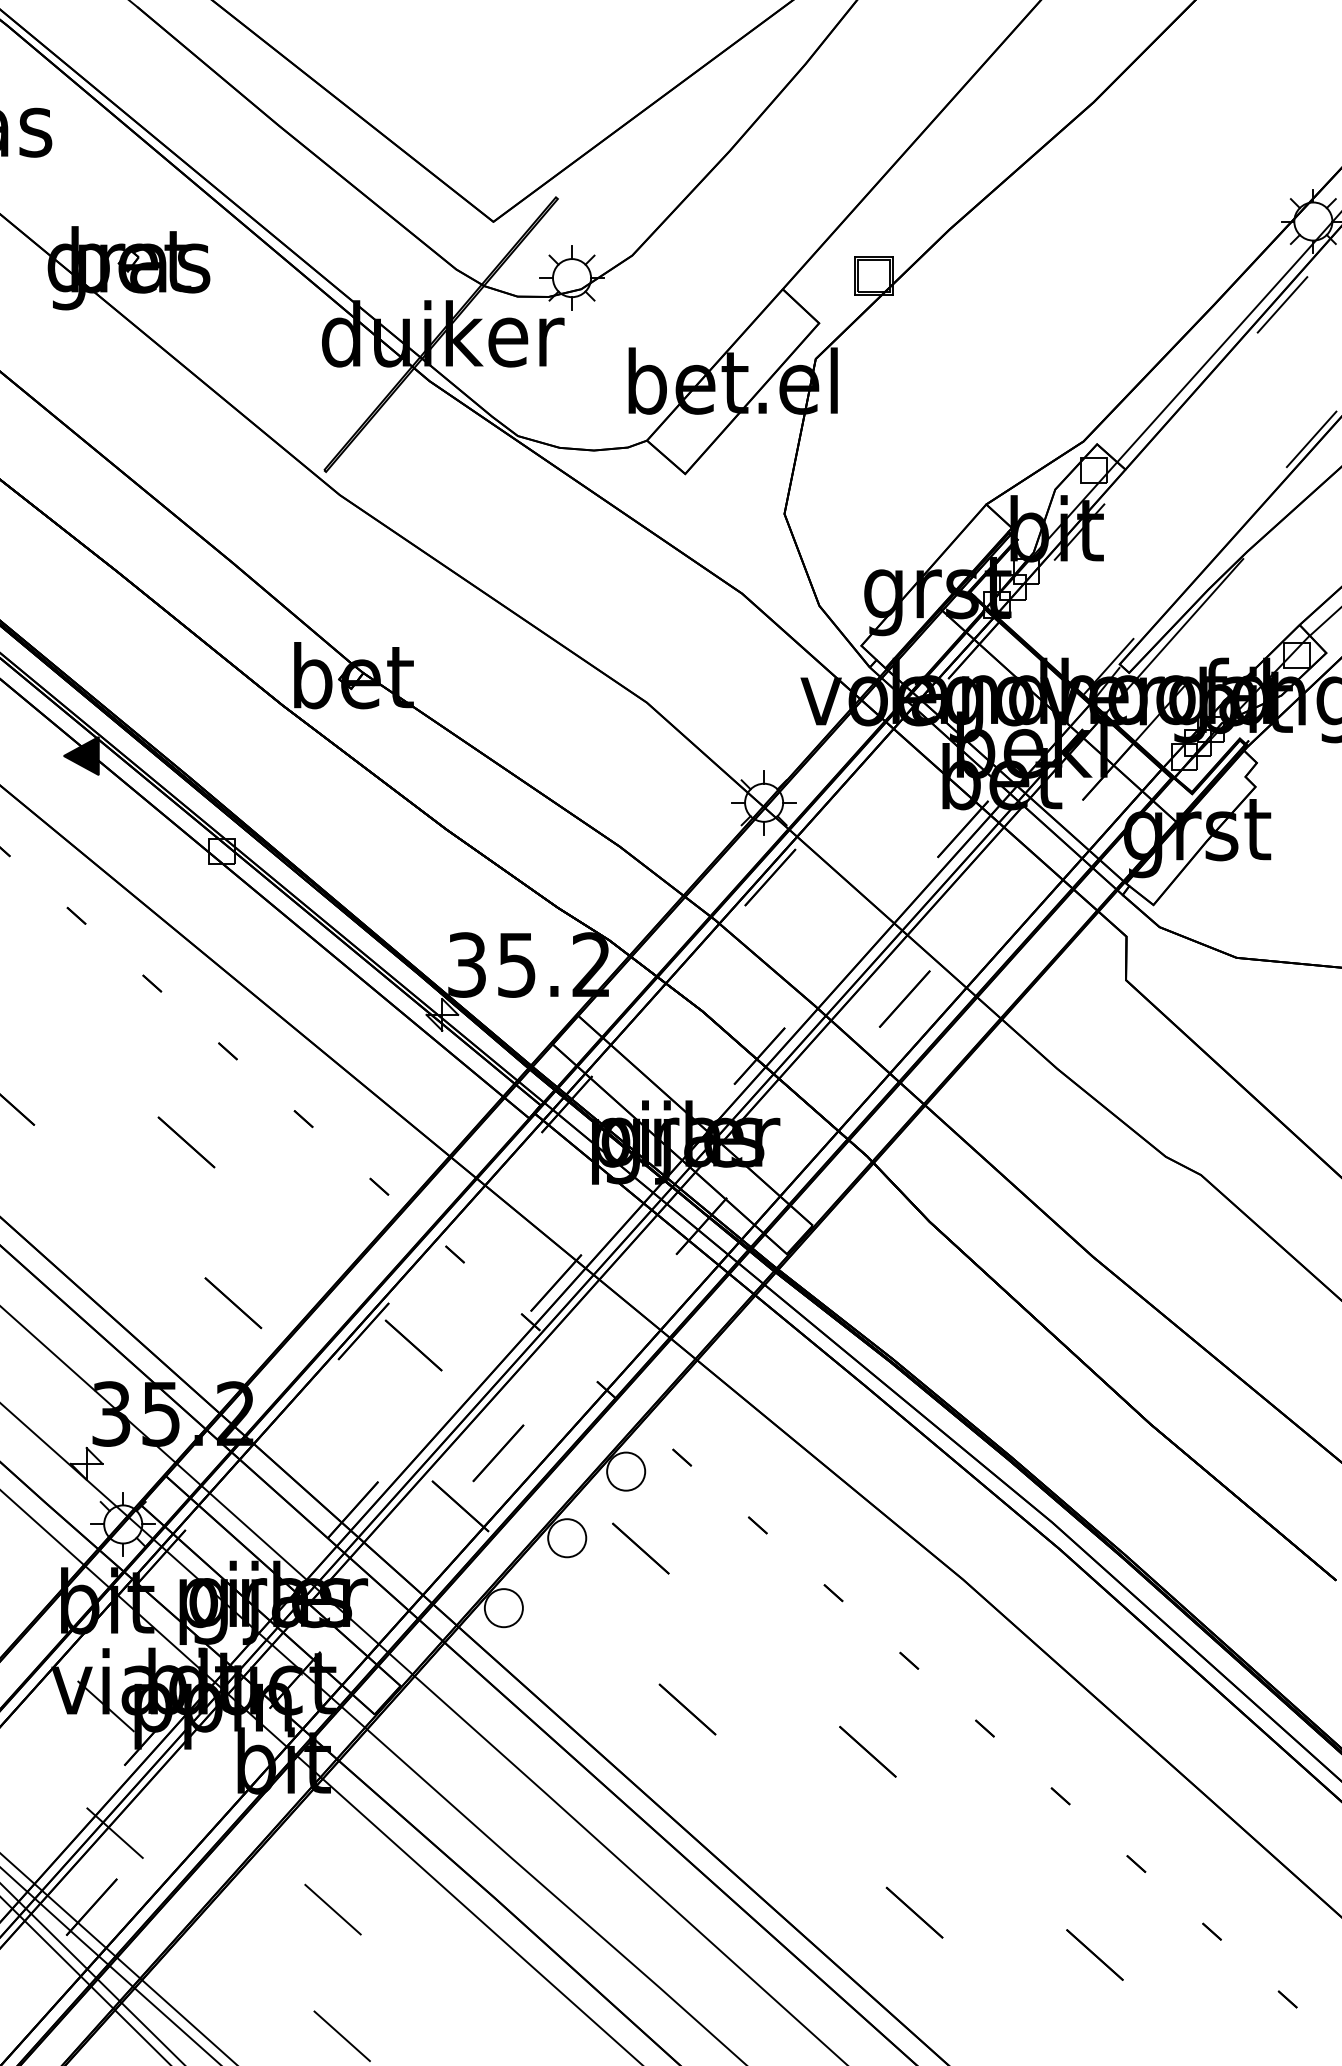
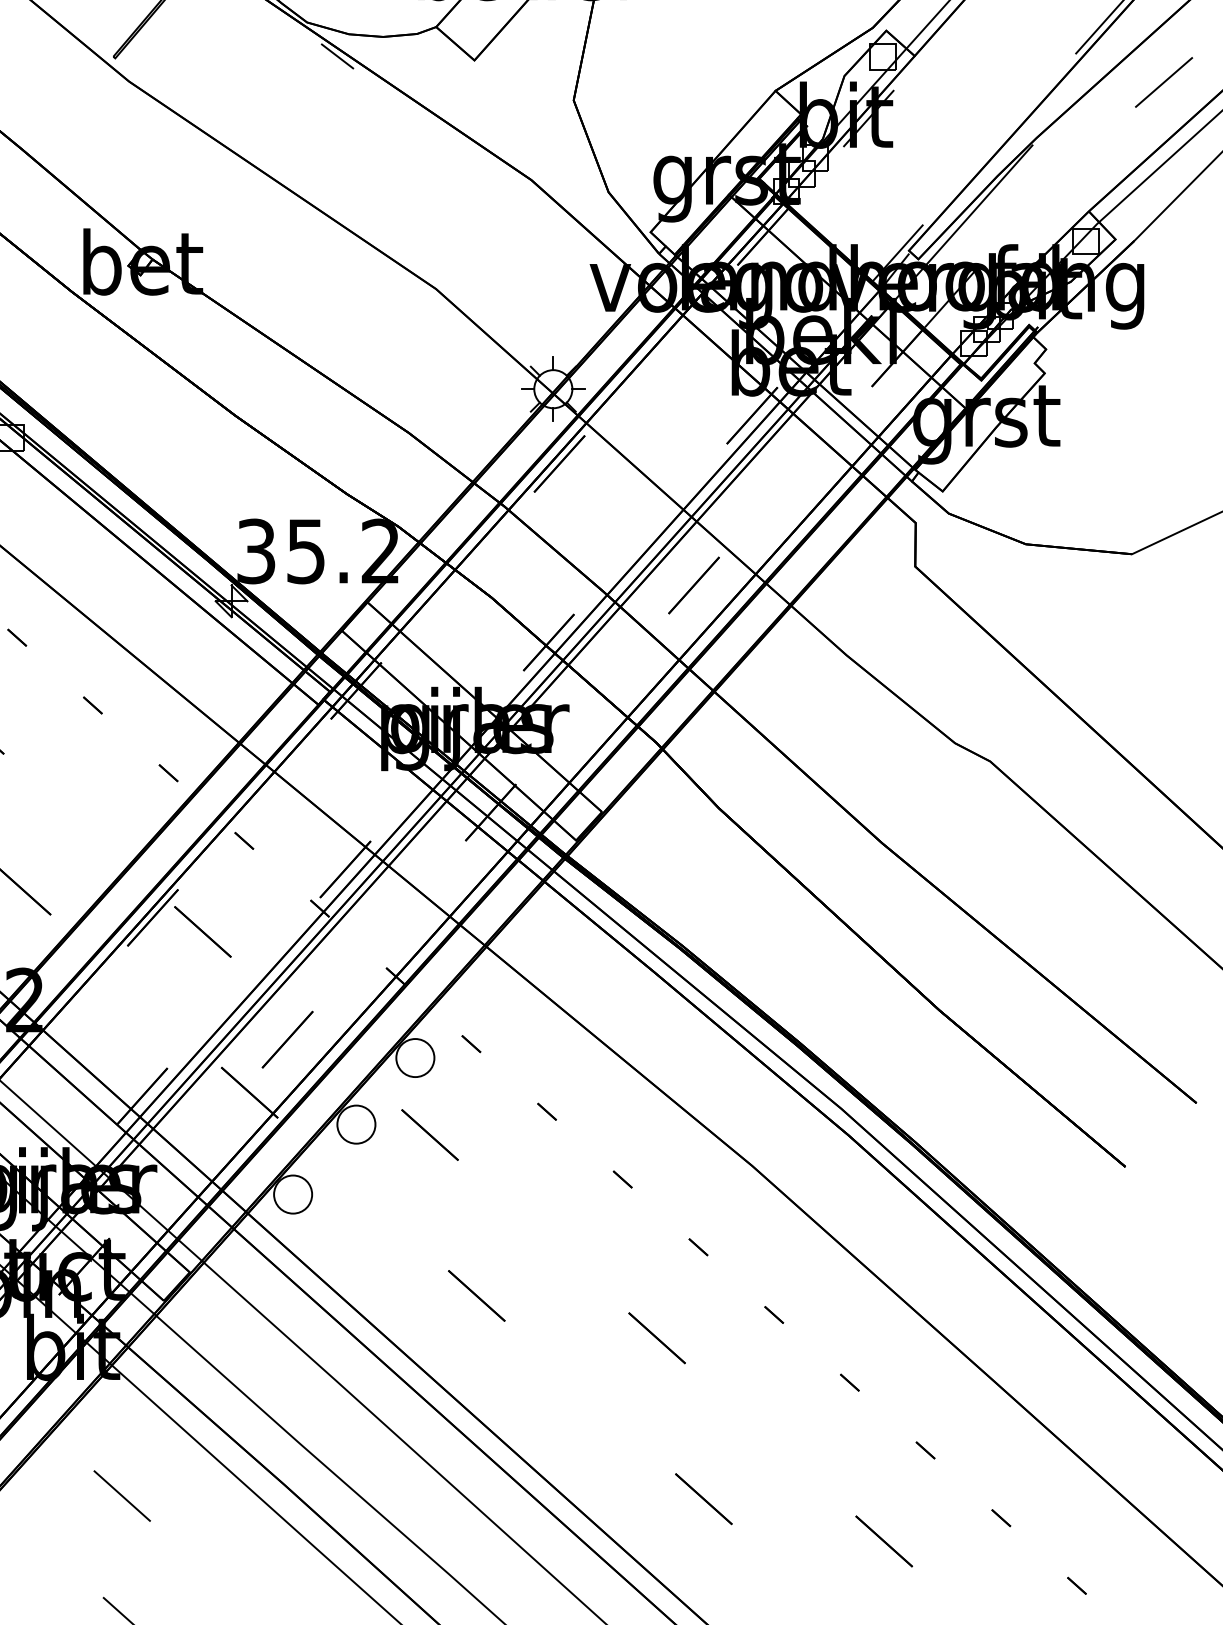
line: (547, 469) -> (336, 55), added

